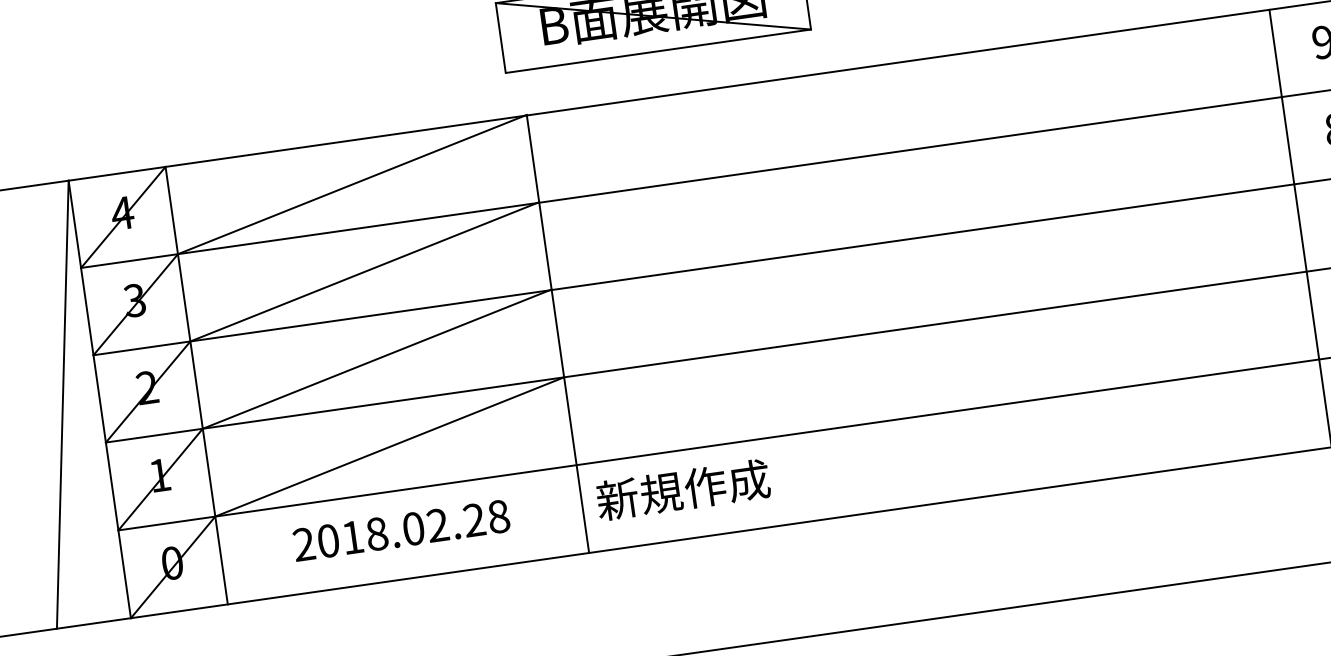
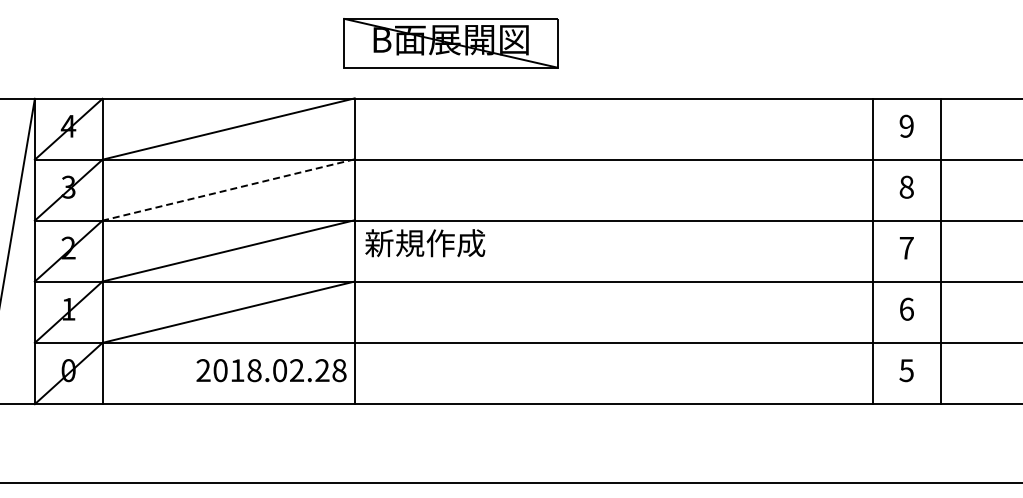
line: (364, 271) -> (228, 189), solid -> dashed
text: (683, 490) -> (425, 243), moved
text: (401, 530) -> (271, 370), moved

